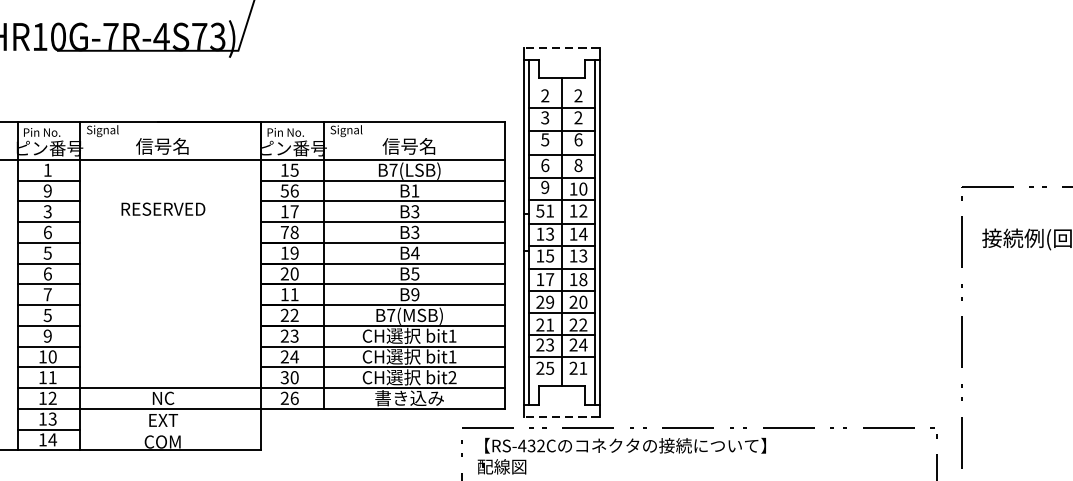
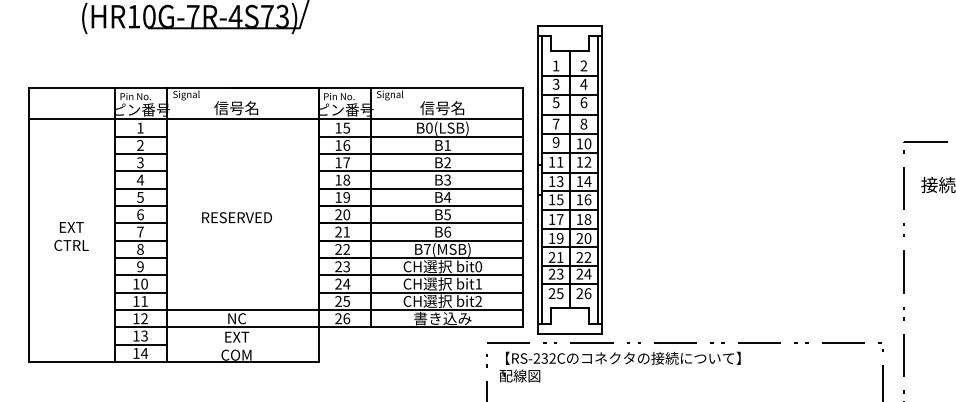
line: (562, 47) -> (570, 25), dashed -> solid
text: (544, 95) -> (555, 65), 2 -> 1
text: (577, 116) -> (583, 83), 2 -> 4
text: (544, 164) -> (555, 123), 6 -> 7
text: (393, 169) -> (429, 127), B7(LSB) -> B0(LSB)
text: (47, 191) -> (140, 145), 9 -> 2
text: (284, 191) -> (338, 145), 56 -> 16
text: (162, 209) -> (236, 217), moved
text: (539, 210) -> (551, 161), 51 -> 11
text: (415, 212) -> (447, 163), B3 -> B2
text: (47, 231) -> (140, 179), 6 -> 4
text: (284, 231) -> (338, 179), 78 -> 18
text: (582, 255) -> (587, 199), 13 -> 16
text: (284, 293) -> (338, 231), 11 -> 21
text: (415, 293) -> (447, 231), B9 -> B6
text: (539, 302) -> (551, 238), 29 -> 19
text: (47, 314) -> (140, 248), 5 -> 8
text: (452, 335) -> (478, 266), bit1 -> bit0
text: (582, 368) -> (587, 293), 21 -> 26
text: (289, 376) -> (342, 300), 30 -> 25
line: (562, 417) -> (570, 334), dashed -> solid
text: (521, 445) -> (536, 358), RS-432C -> RS-232C

